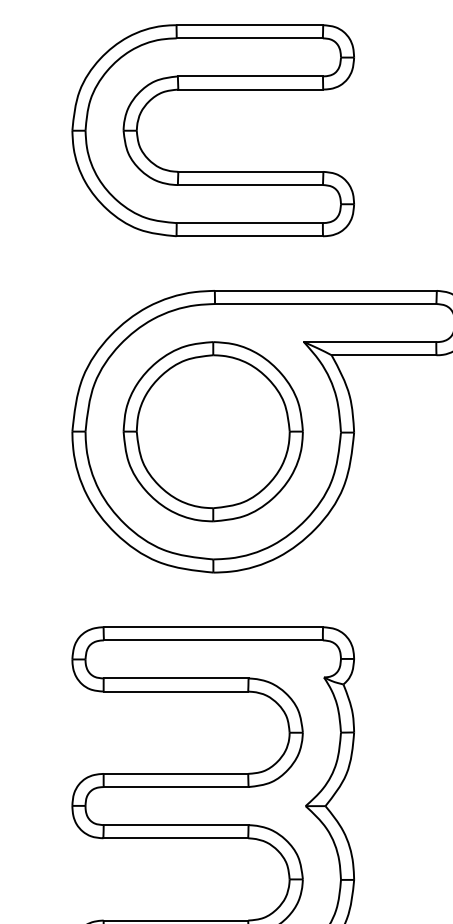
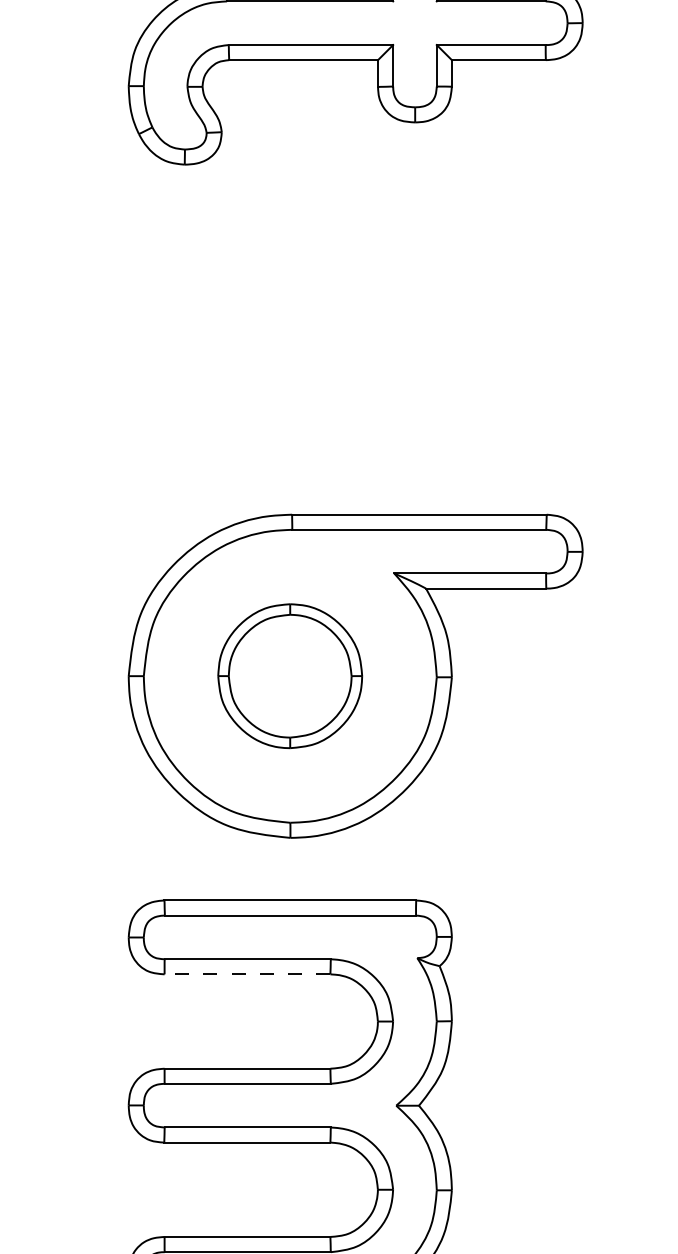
part: (212, 90) -> (289, 284), removed
part: (212, 431) -> (289, 675), size x0.7
line: (175, 691) -> (247, 974), solid -> dashed

